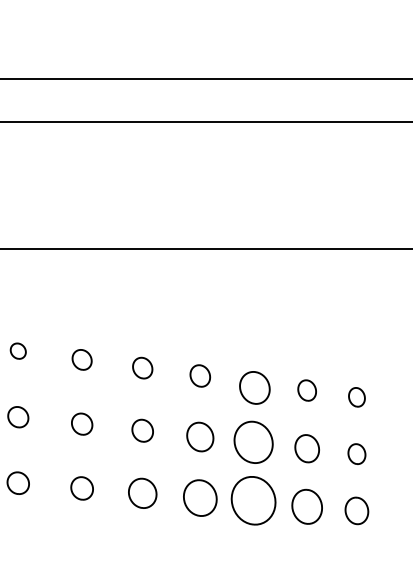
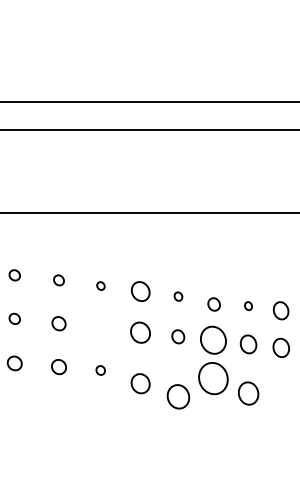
part: (81, 358) -> (100, 285), size x0.6
part: (142, 368) -> (140, 291), size x1.4
part: (200, 375) -> (178, 296), size x0.6
part: (253, 387) -> (213, 304), size x0.6
part: (307, 389) -> (248, 305), size x0.6
part: (357, 397) -> (281, 310), size x1.4
part: (81, 424) -> (100, 328), removed
part: (142, 430) -> (140, 332), size x1.4
part: (198, 436) -> (177, 336), size x0.7
part: (355, 453) -> (280, 347), size x1.4
part: (81, 488) -> (100, 370), size x0.6
part: (142, 493) -> (140, 383), moved
part: (200, 497) -> (178, 396), moved
part: (307, 506) -> (248, 393), moved
part: (355, 509) -> (280, 384), removed

